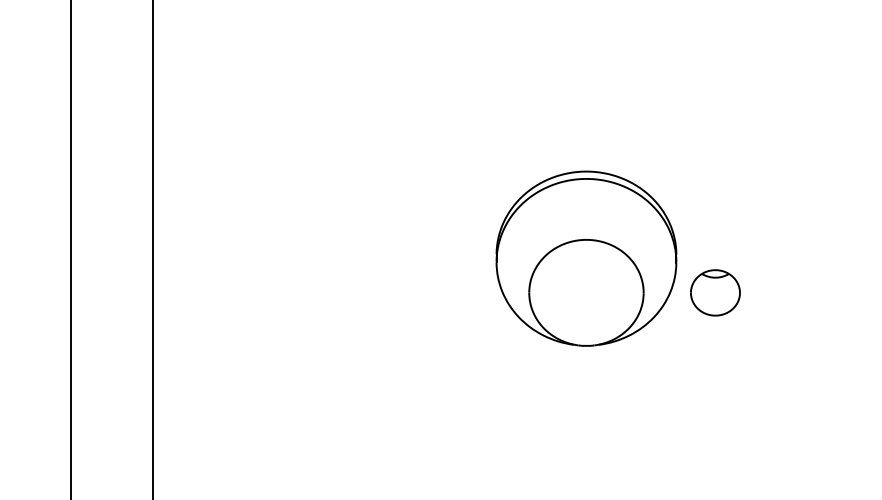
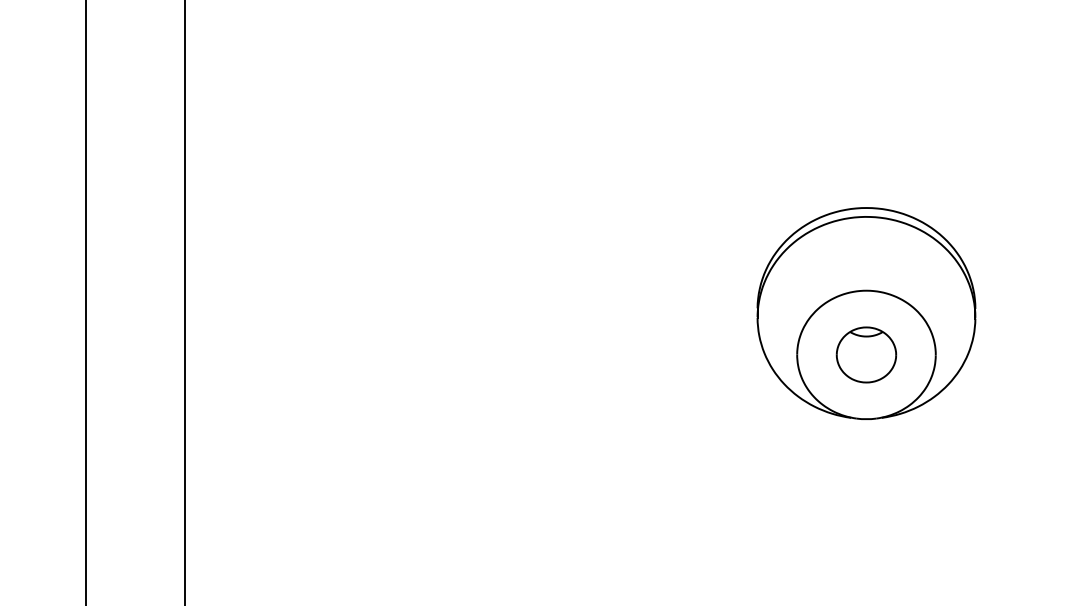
part: (586, 258) -> (866, 313), moved

